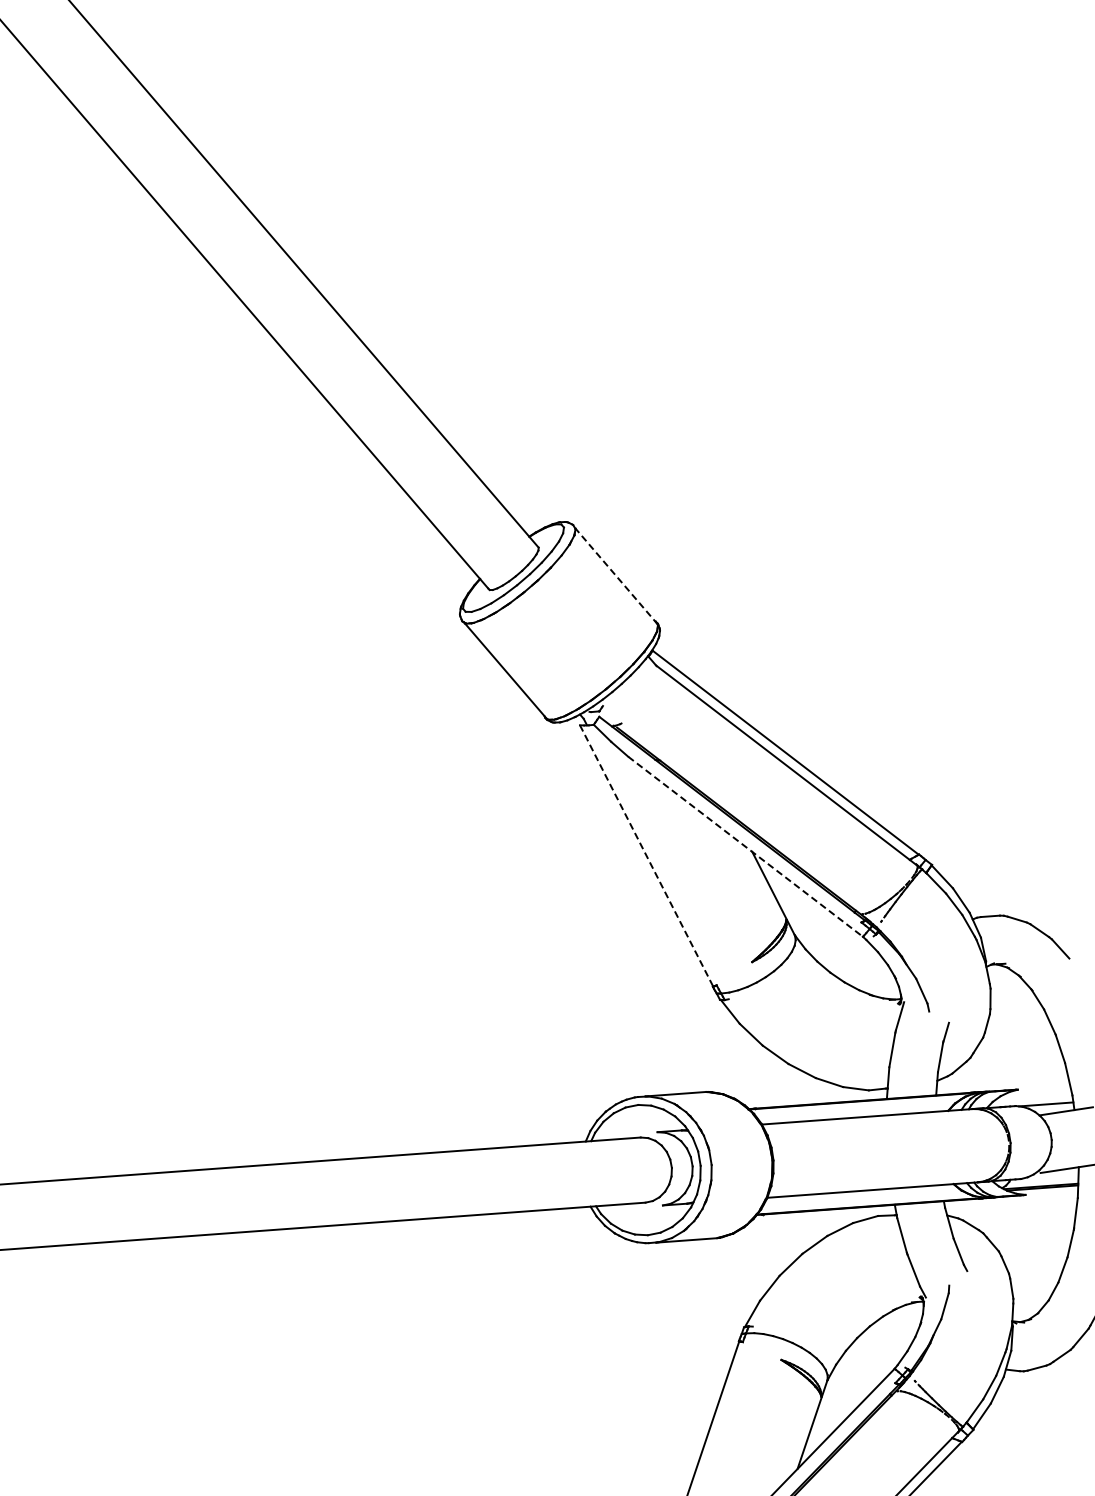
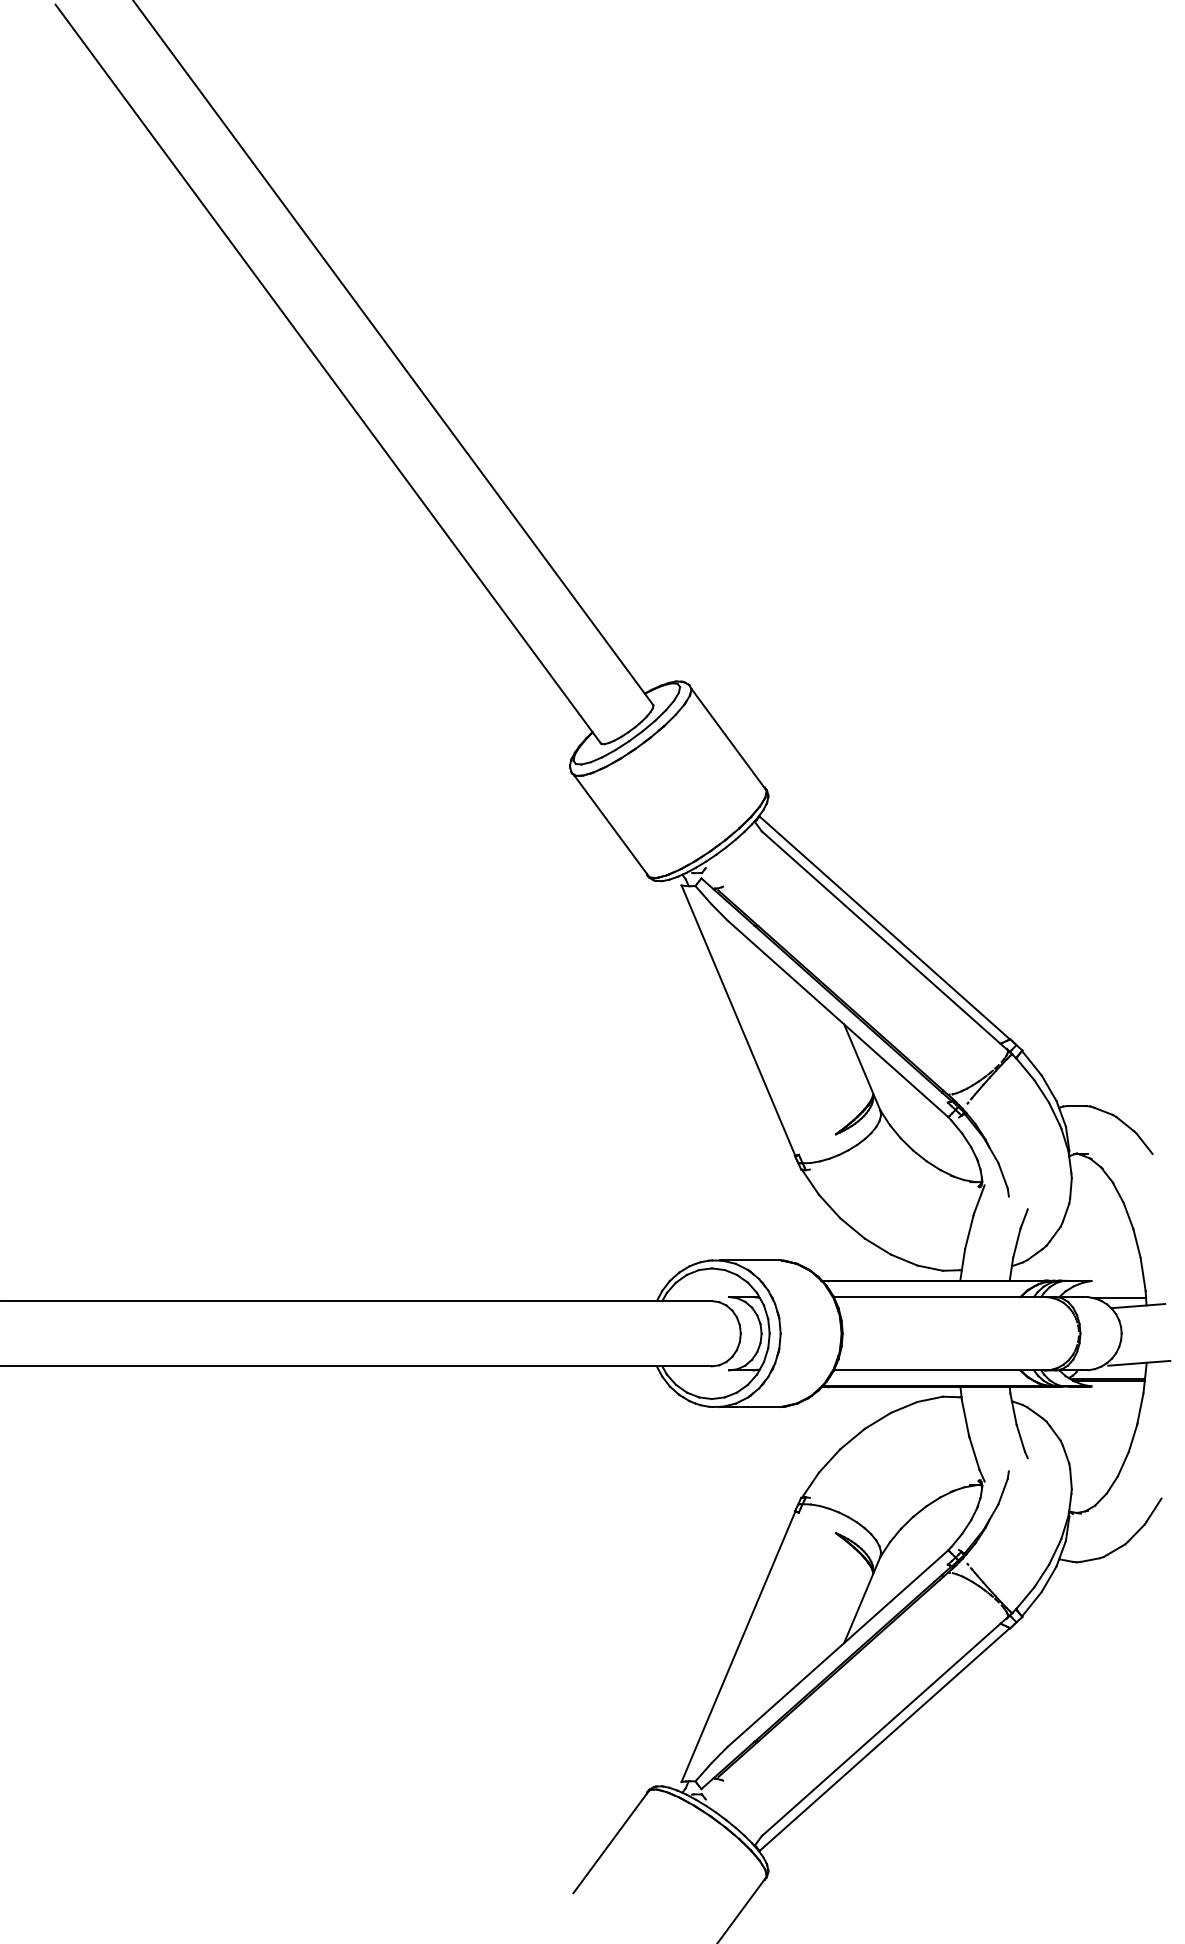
line: (616, 576) -> (728, 739), dashed -> solid
line: (745, 846) -> (837, 1018), dashed -> solid
line: (646, 855) -> (738, 1020), dashed -> solid

